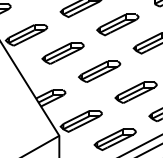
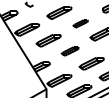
part: (116, 24) -> (80, 23), size x0.6
part: (99, 71) -> (70, 51), size x0.7

